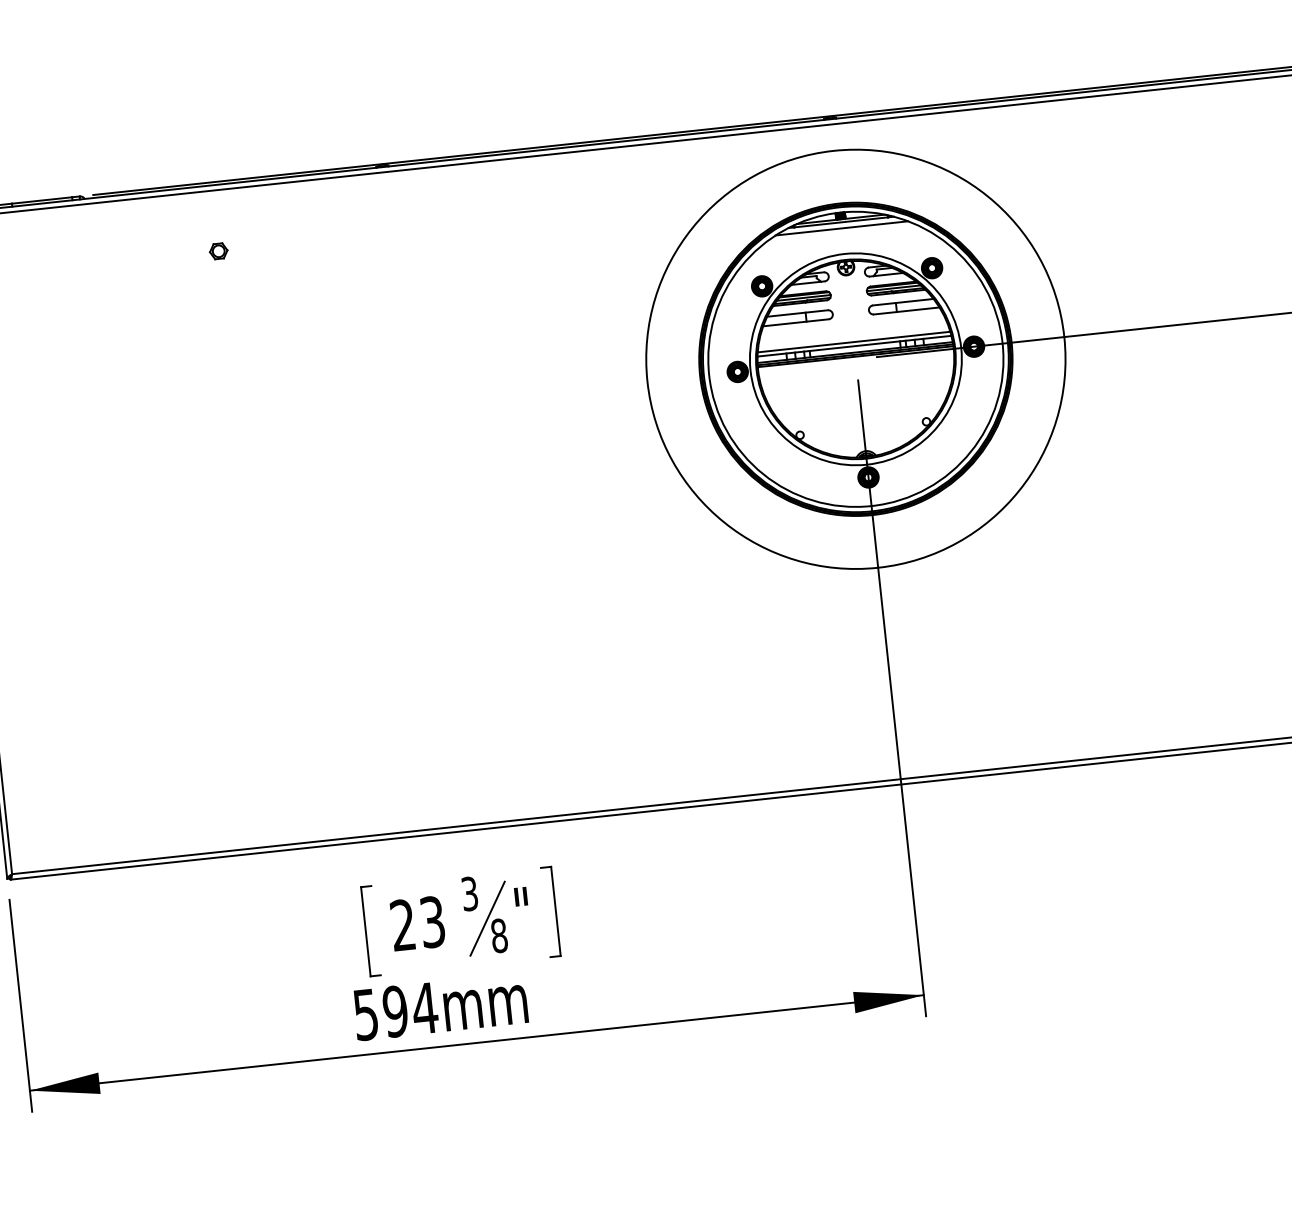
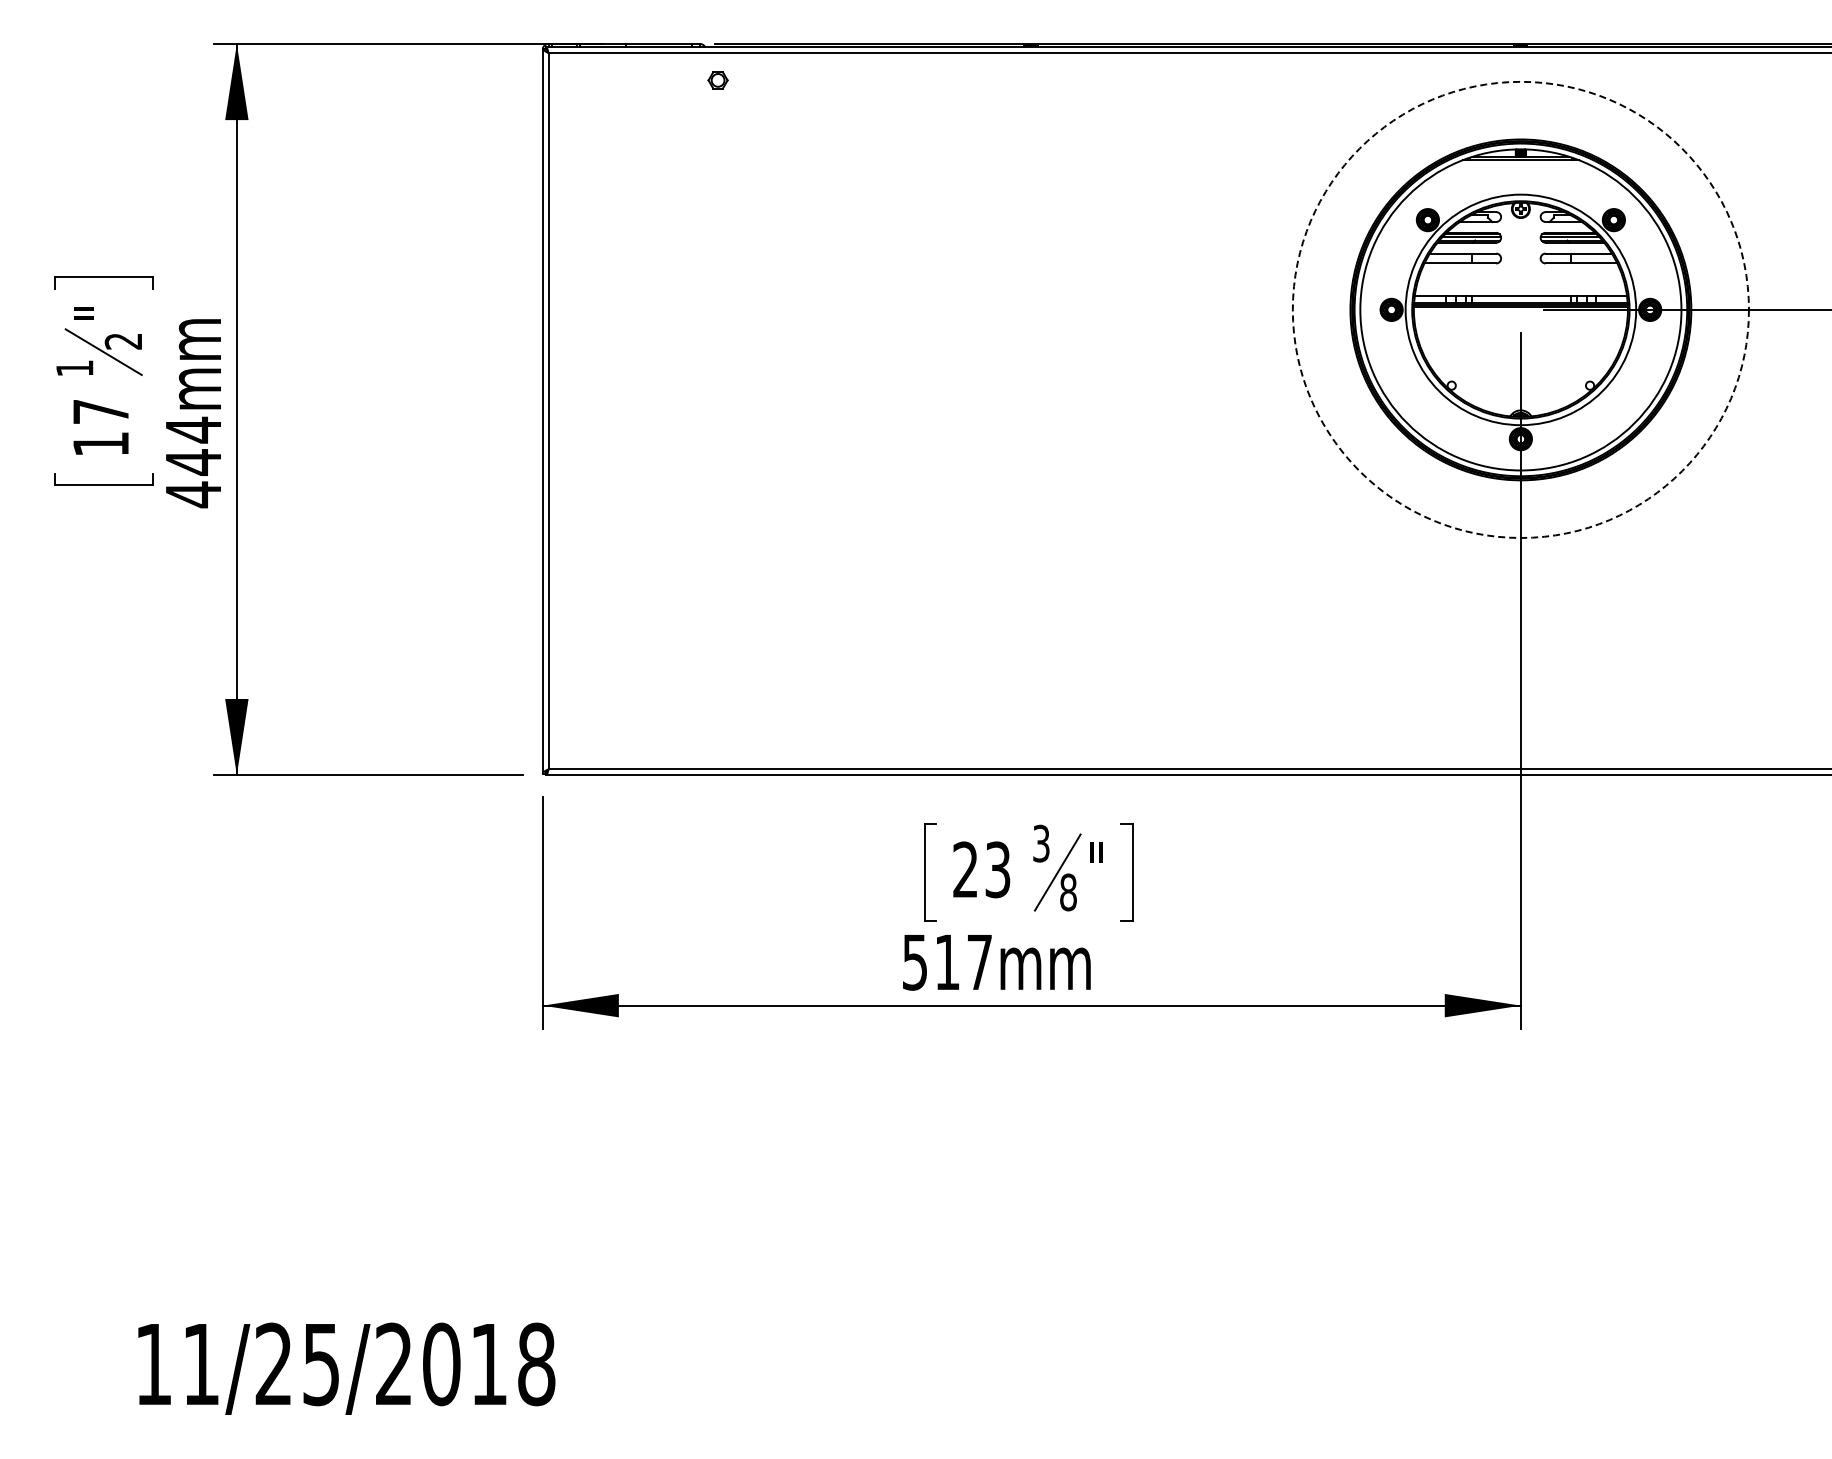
line: (841, 228) -> (1520, 166), removed
part: (218, 251) -> (717, 80), moved
line: (853, 342) -> (1520, 291), removed
circle: (855, 358) -> (1520, 309), solid -> dashed
text: (410, 1010) -> (963, 962), 594mm -> 517mm

